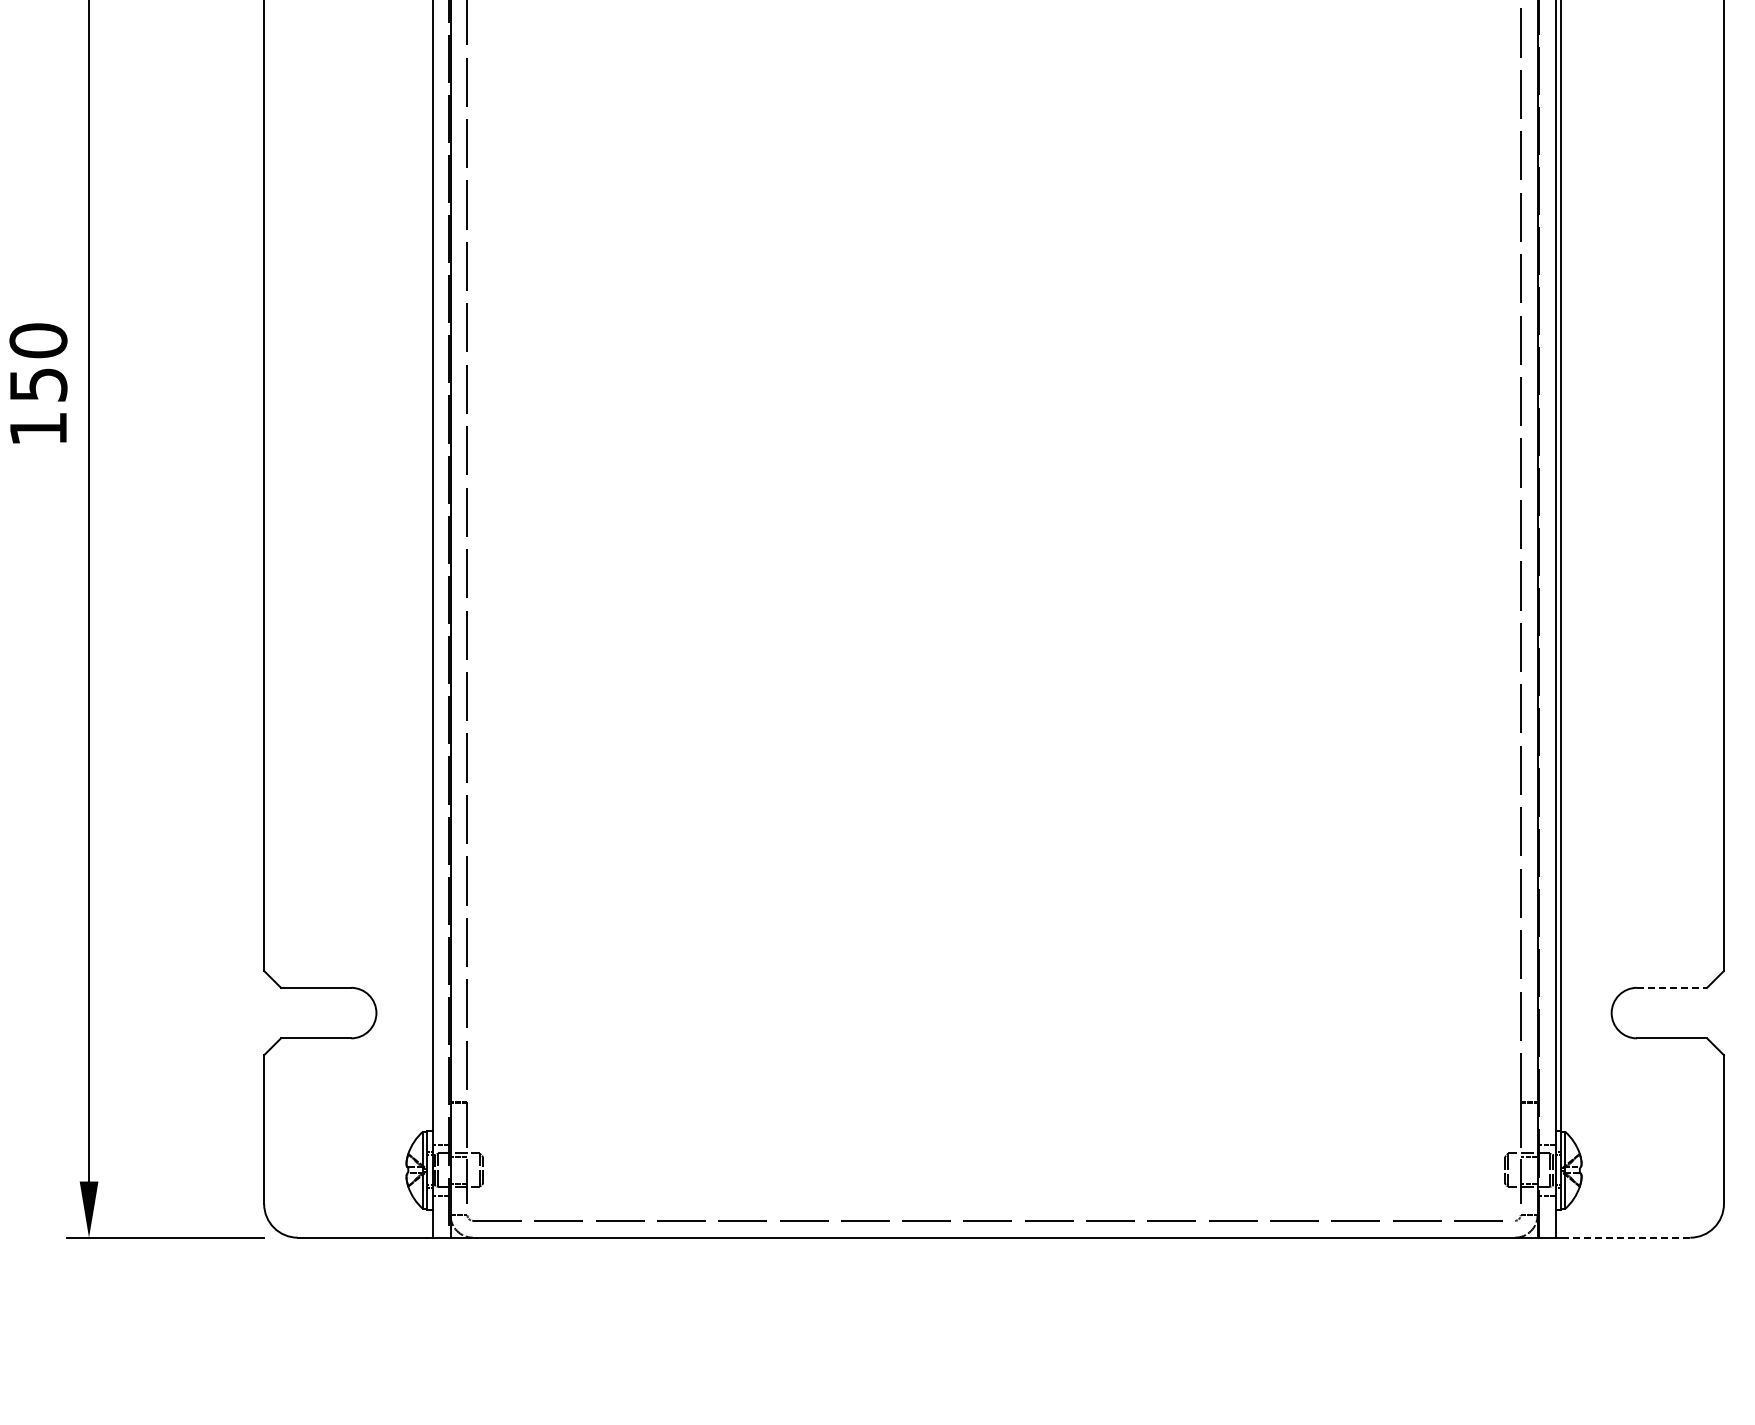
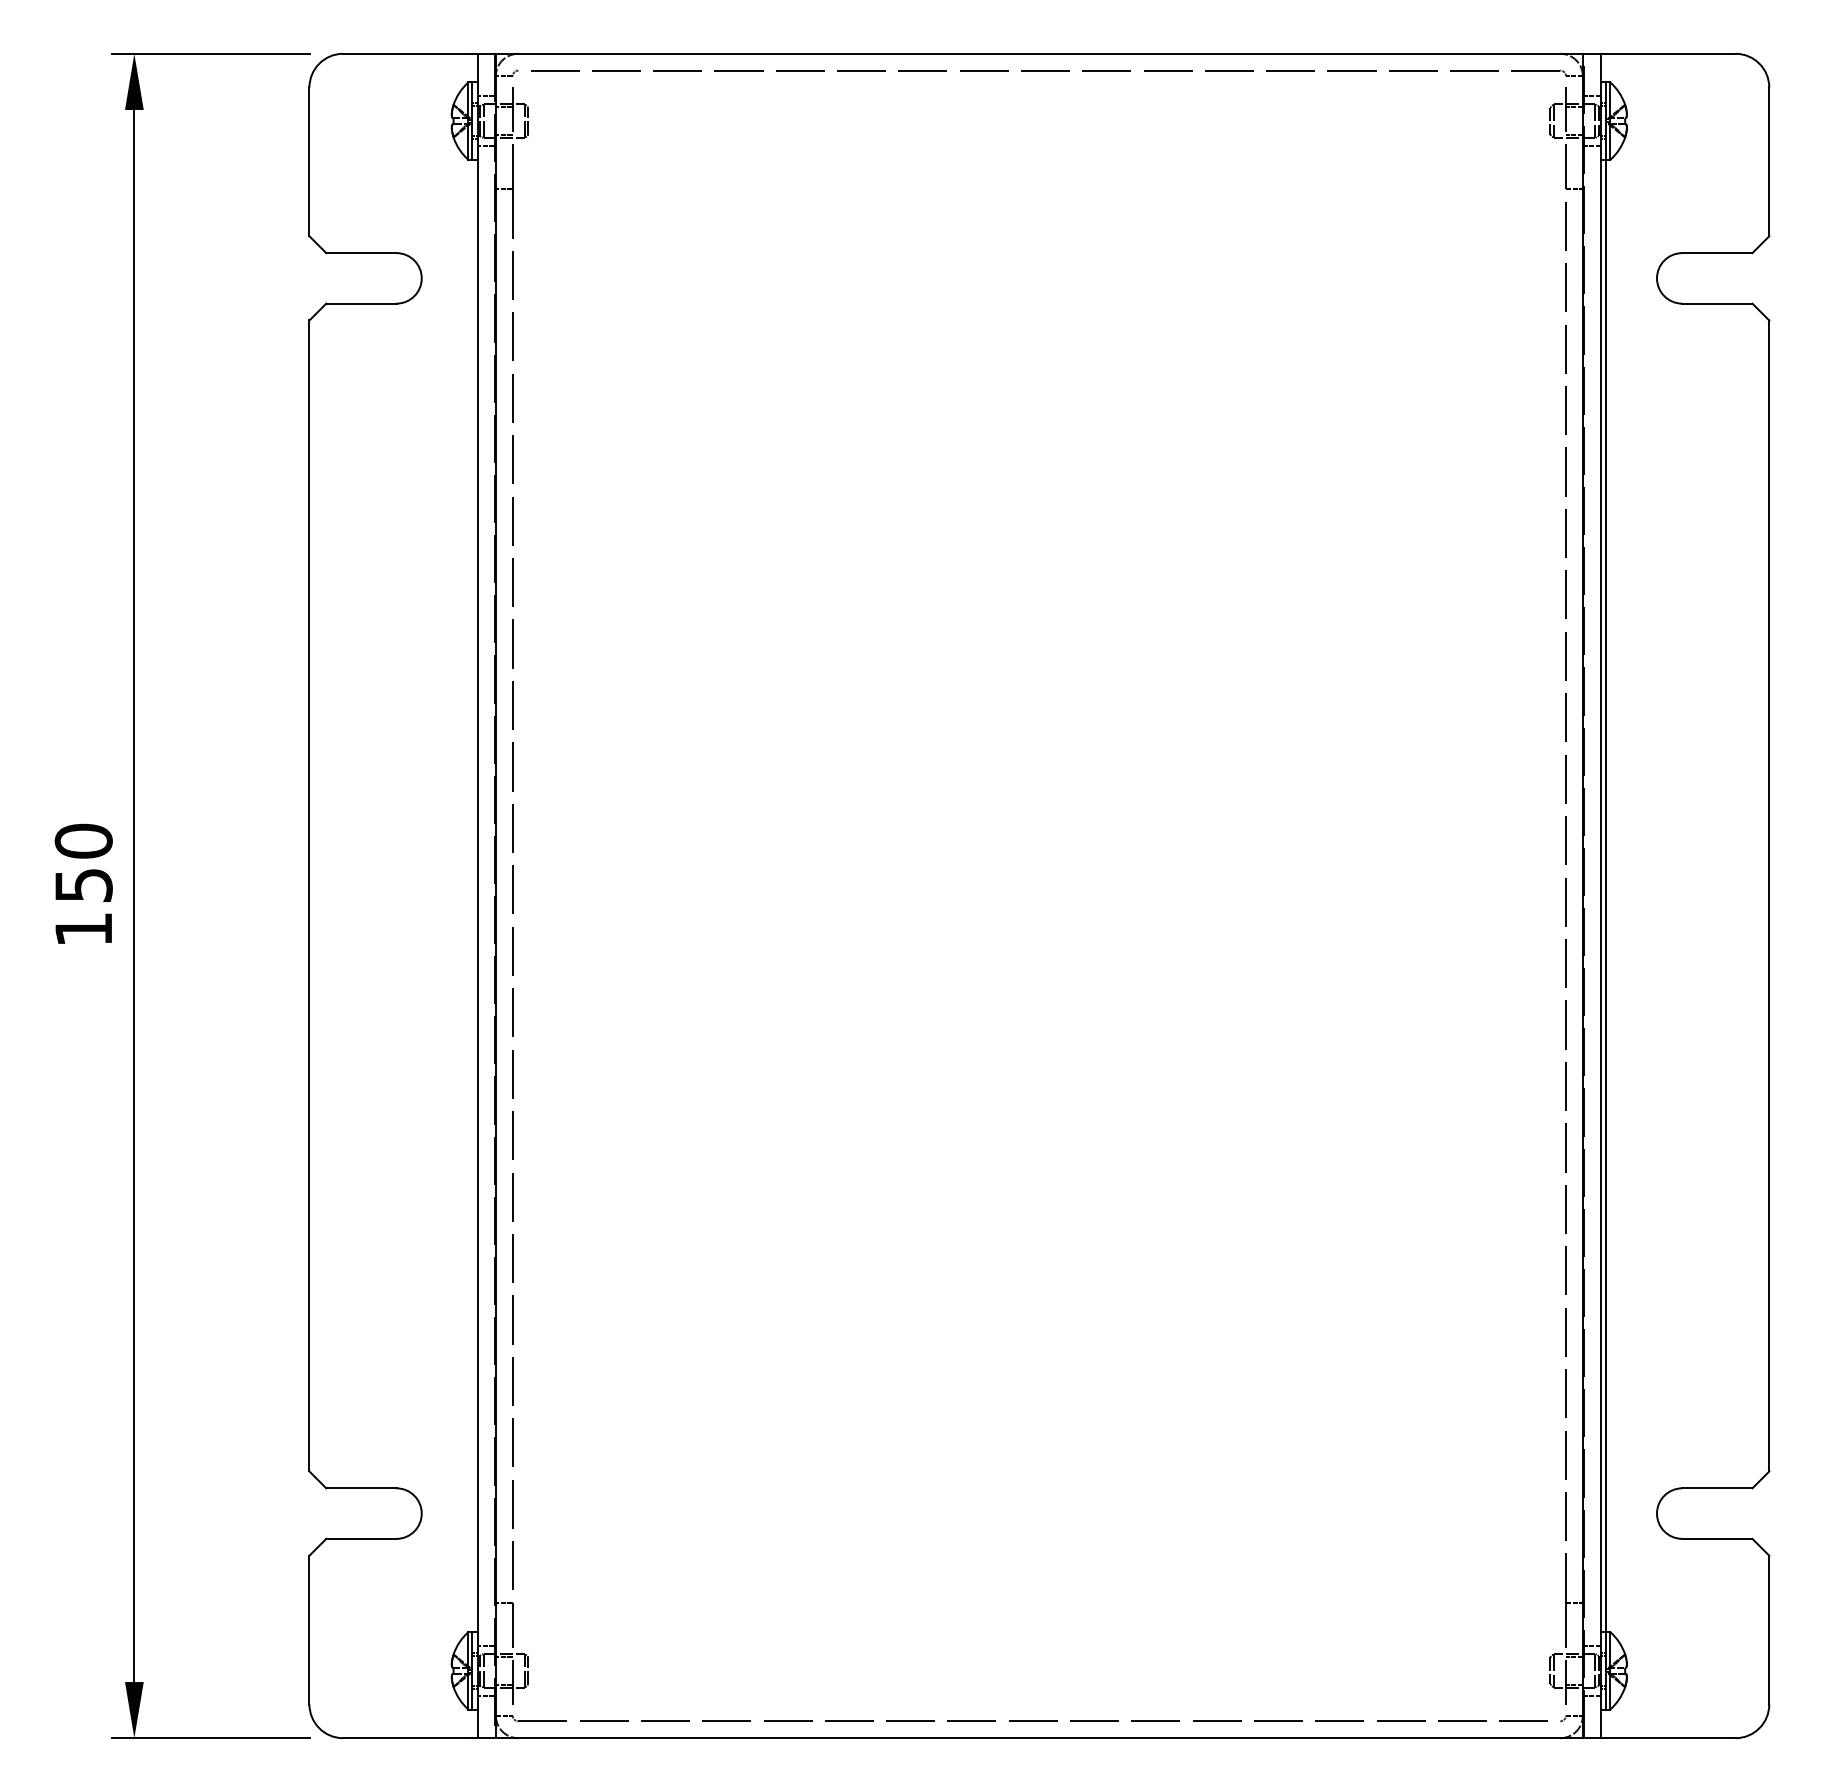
line: (1672, 988) -> (1717, 1488), dashed -> solid
line: (1626, 1238) -> (1671, 1738), dashed -> solid

